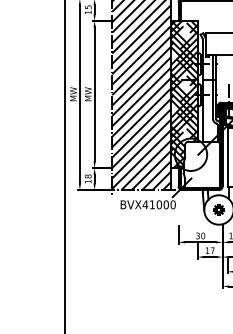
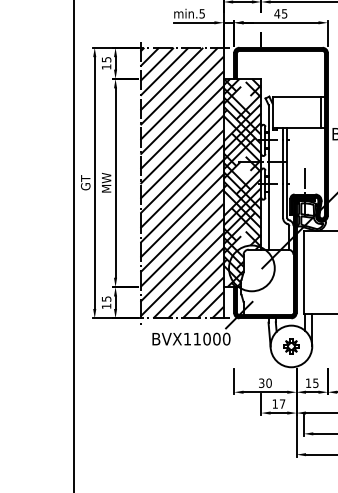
text: (73, 94) -> (85, 182), MW -> GT
text: (88, 176) -> (106, 298), 18 -> 15
text: (145, 205) -> (187, 339), BVX41000 -> BVX11000

